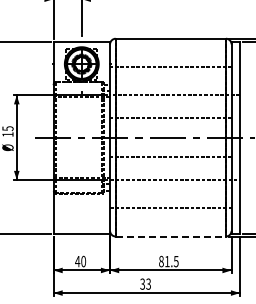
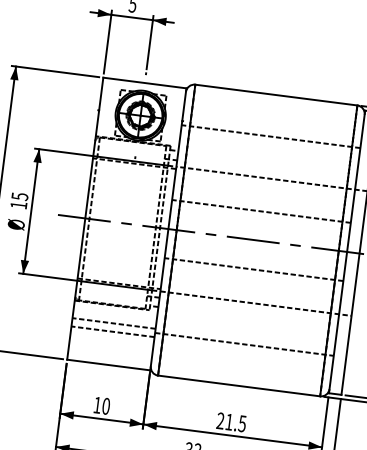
line: (81, 205) -> (113, 323), added
line: (81, 211) -> (112, 332), added
line: (171, 236) -> (240, 386), dashed -> solid
text: (77, 261) -> (97, 405), 40 -> 10
text: (161, 261) -> (220, 420), 81.5 -> 21.5

